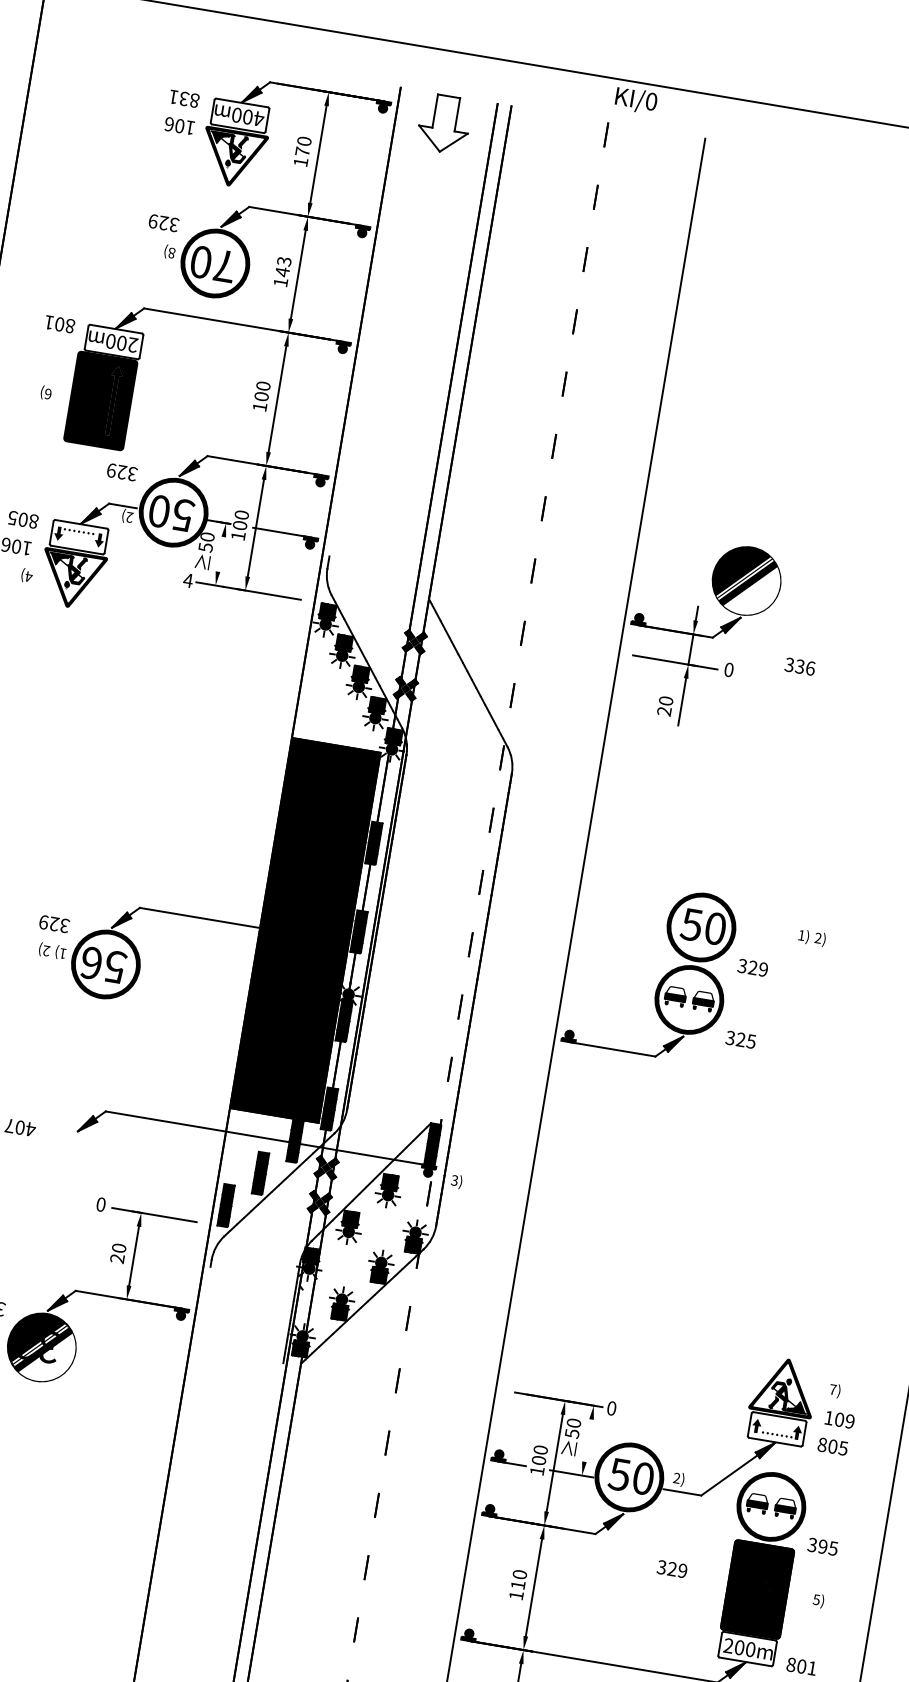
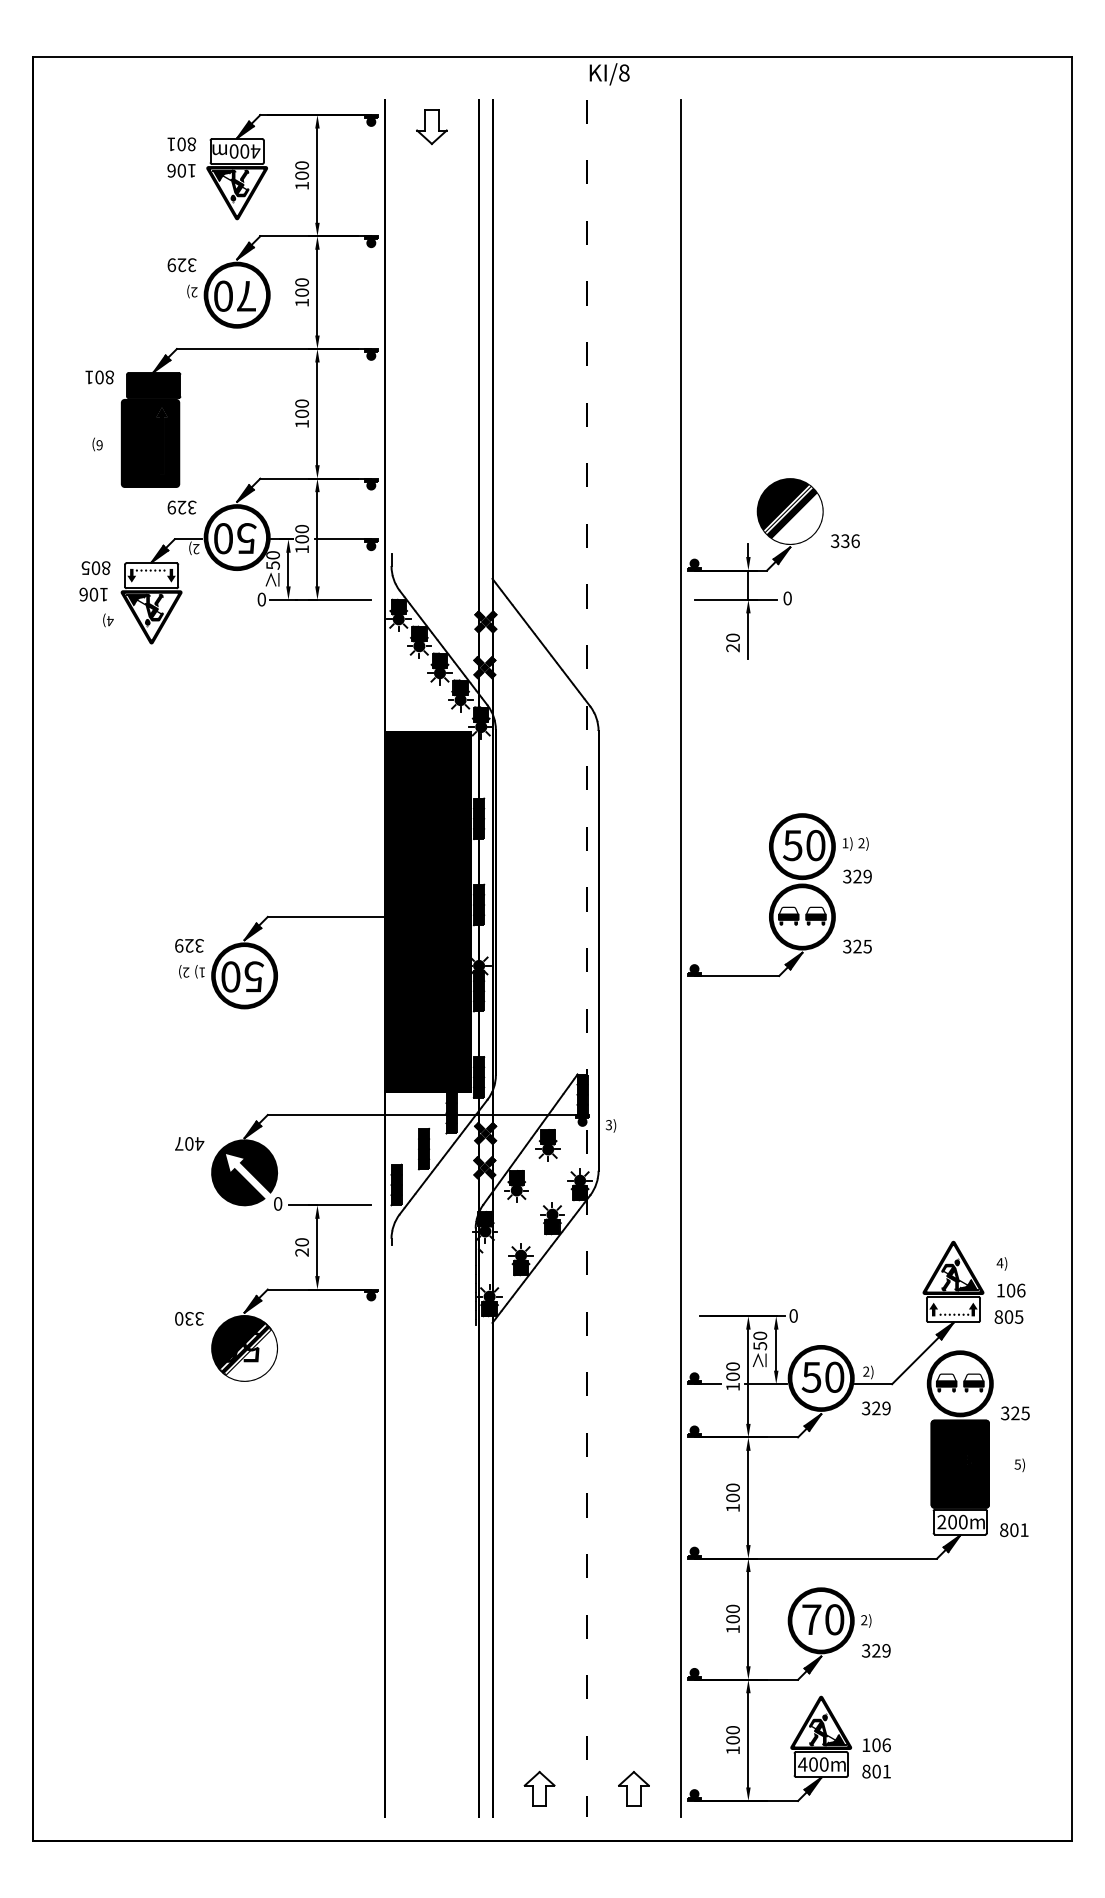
text: (184, 99) -> (181, 144), 831 -> 801
text: (651, 101) -> (624, 72), KI/0 -> KI/8
part: (443, 124) -> (431, 127), size x0.62
text: (302, 151) -> (301, 175), 170 -> 100
text: (171, 253) -> (194, 292), 8) -> 2)
text: (282, 266) -> (301, 287), 143 -> 100
fill: (113, 341) -> (153, 385), added
line: (220, 554) -> (288, 569), added
text: (188, 580) -> (261, 599), 4 -> 0
text: (800, 667) -> (845, 541), moved
text: (811, 937) -> (855, 843), moved
text: (91, 962) -> (230, 976), 56 -> 50
fill: (71, 1166) -> (244, 1172), added
text: (42, 1347) -> (245, 1348), 32 -> 50
text: (832, 1389) -> (999, 1263), 7) -> 4)
text: (850, 1421) -> (1021, 1290), 109 -> 106
line: (588, 1440) -> (776, 1349), added
text: (823, 1546) -> (1015, 1413), 395 -> 325
text: (672, 1569) -> (876, 1408), moved
text: (517, 1584) -> (732, 1497), 110 -> 100

